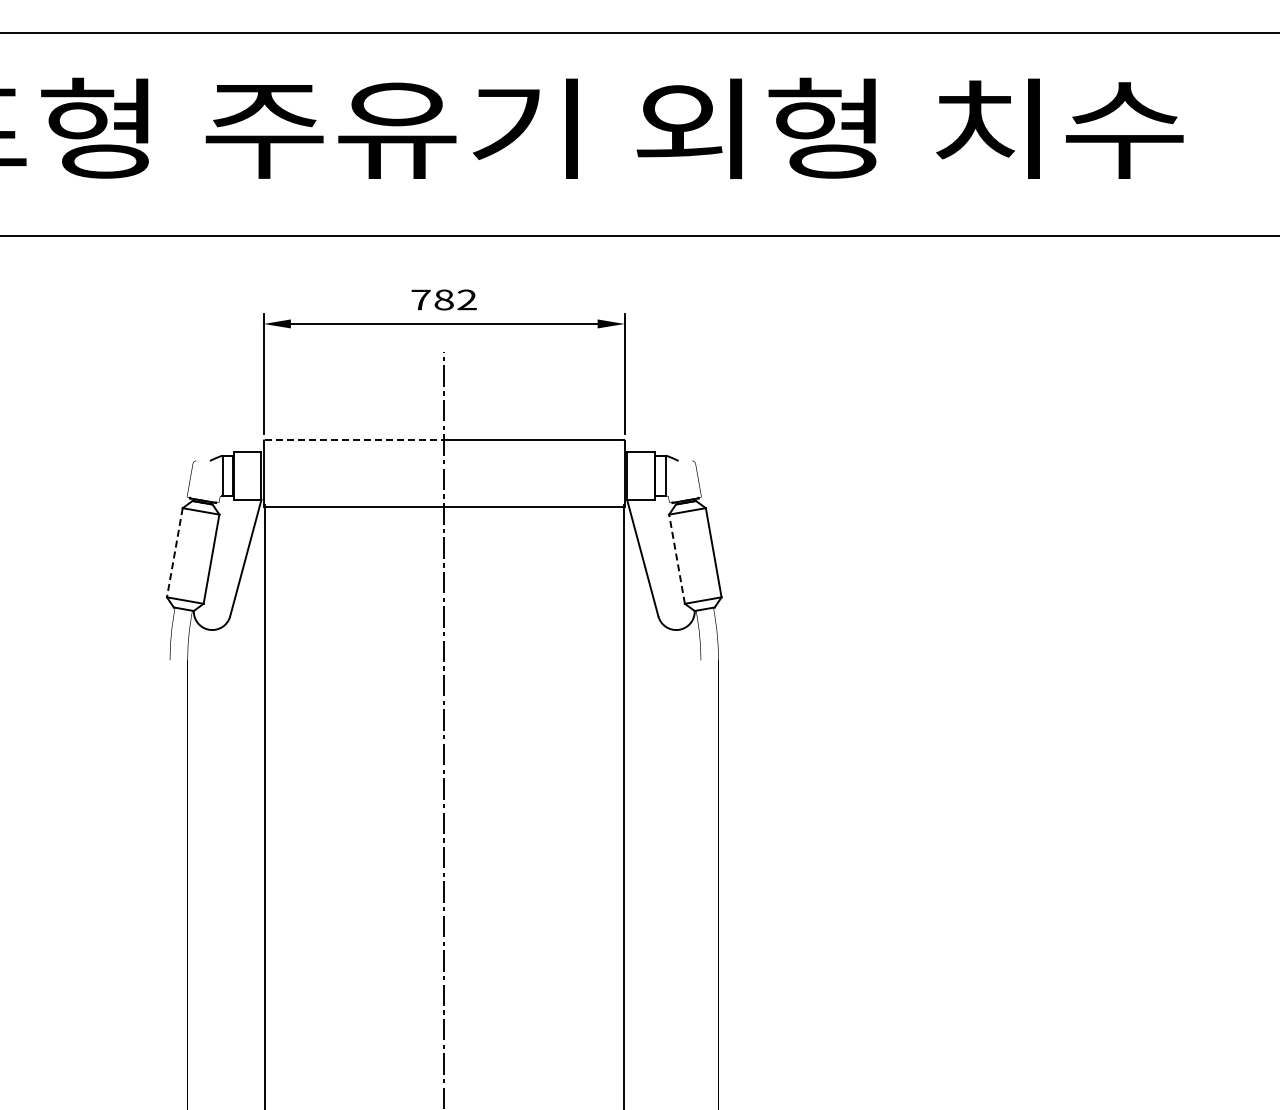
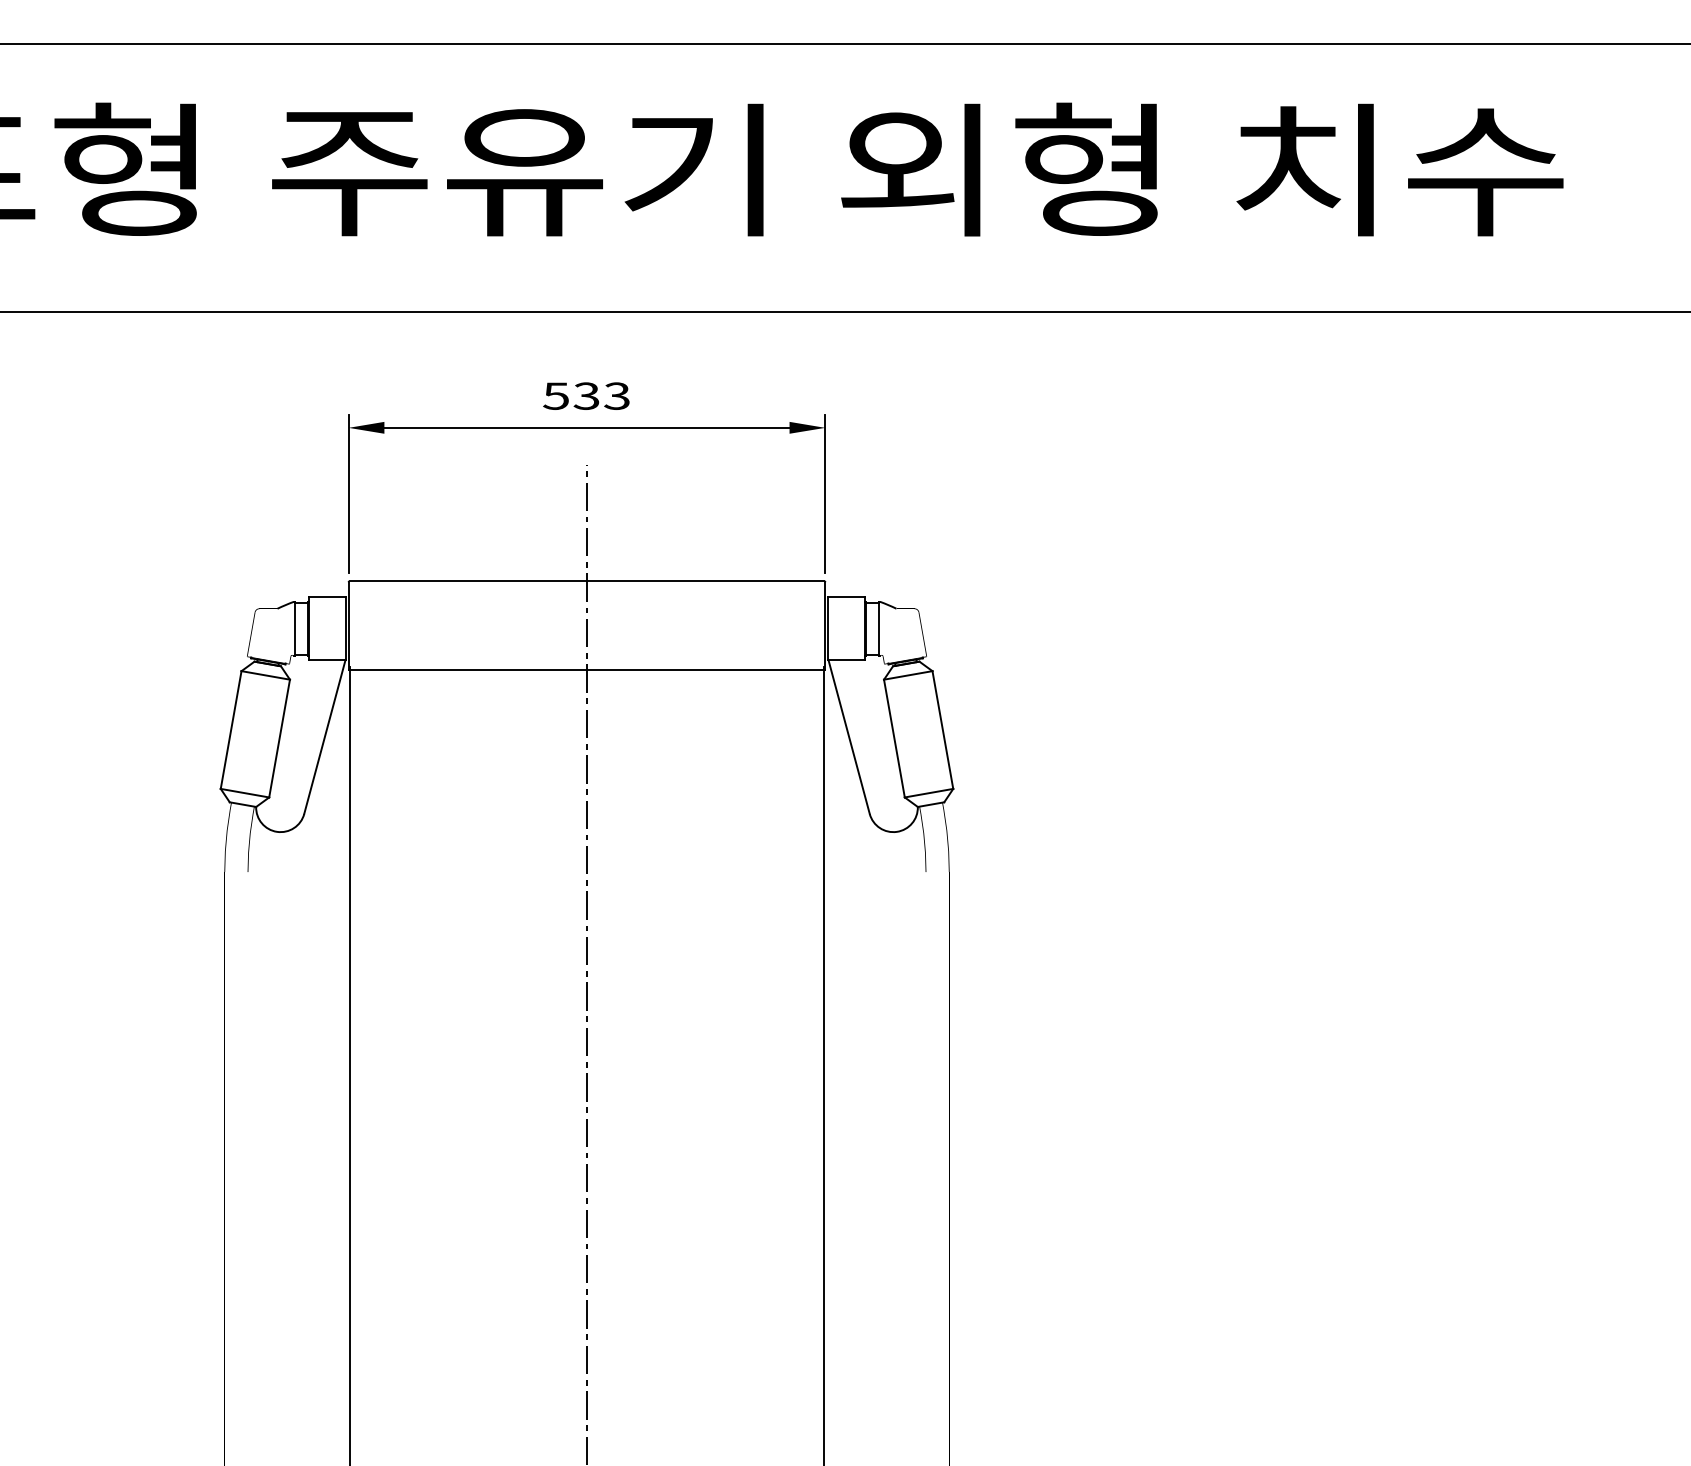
text: (443, 299) -> (585, 395), 782 -> 533
line: (354, 440) -> (468, 581), dashed -> solid
line: (174, 553) -> (230, 731), dashed -> solid
line: (676, 558) -> (893, 737), dashed -> solid

